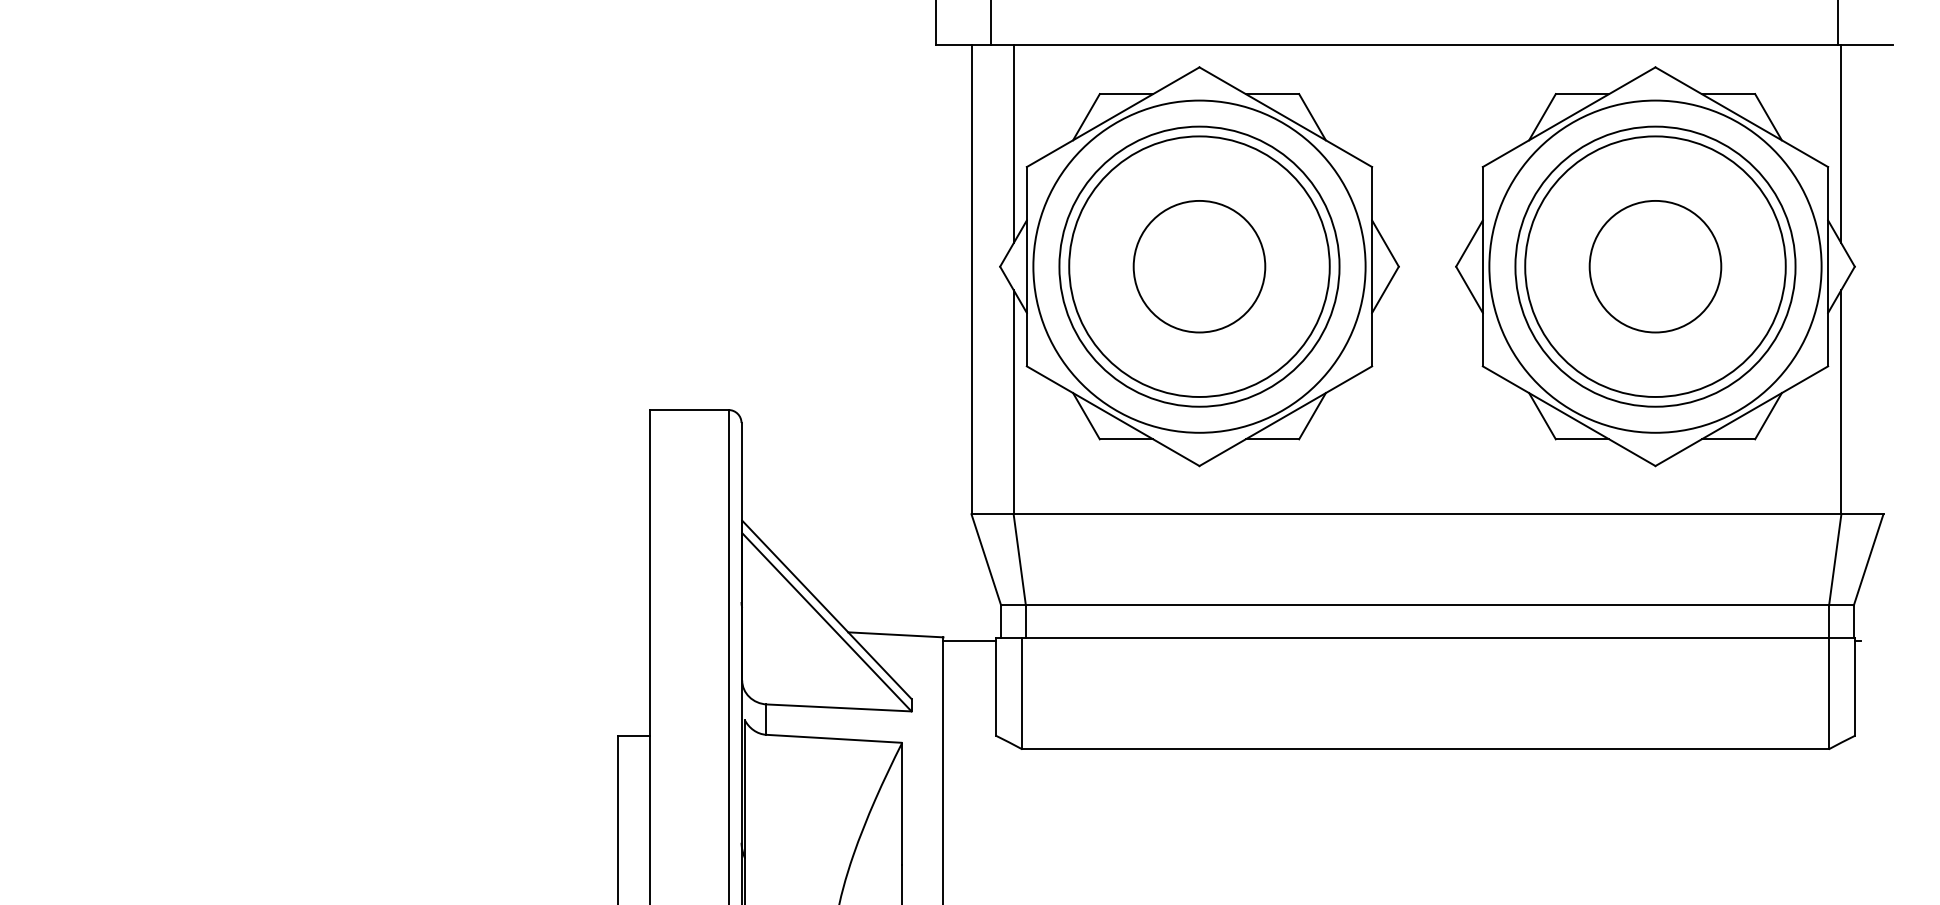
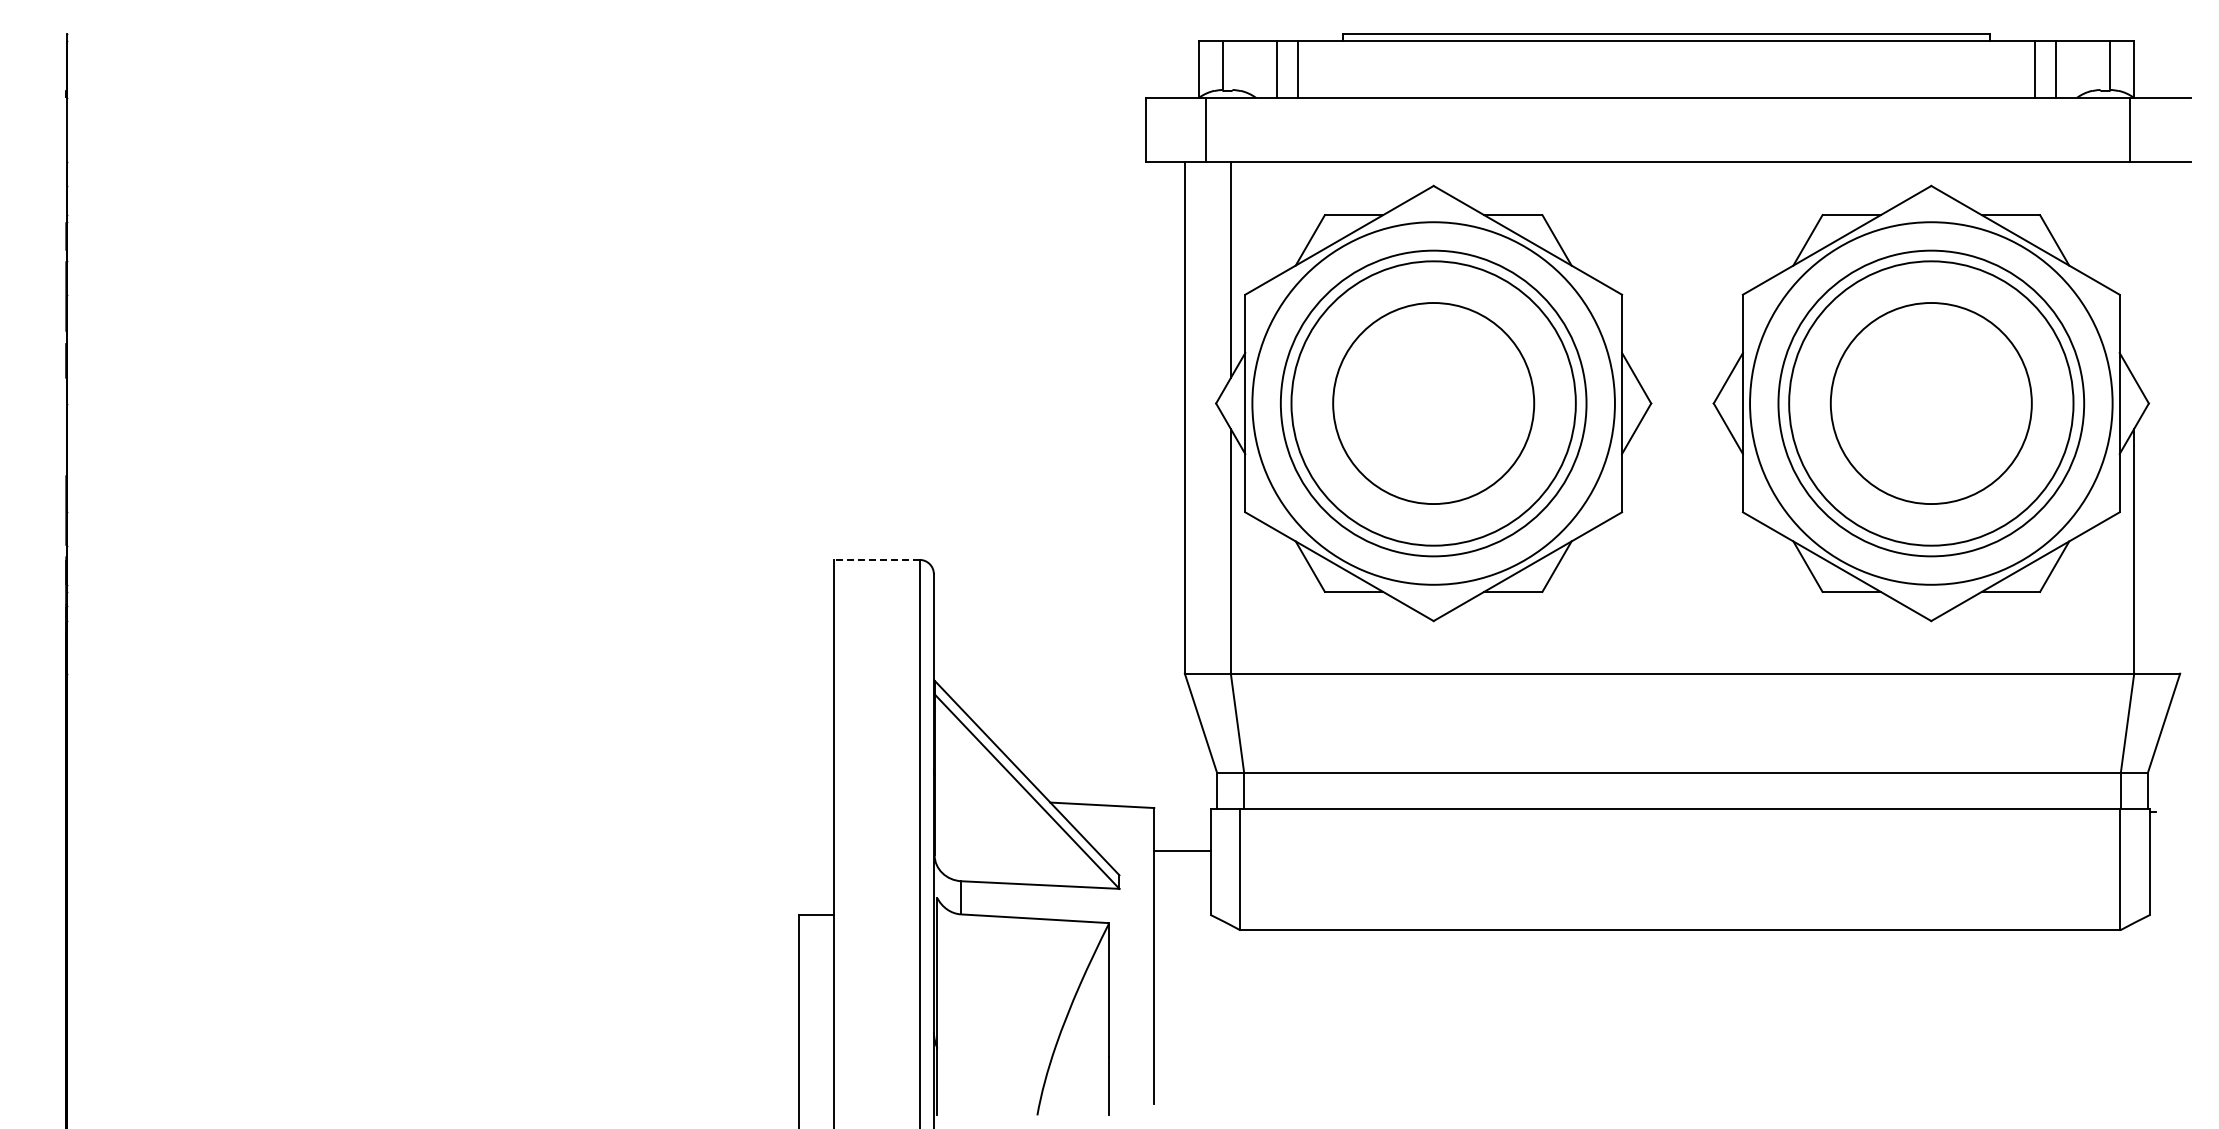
line: (1841, 143) -> (2134, 269), removed
circle: (1199, 266) -> (1433, 403), size x1.4
circle: (1655, 266) -> (1931, 403), size x1.4
line: (689, 409) -> (877, 559), solid -> dashed
line: (969, 641) -> (1182, 851), moved

